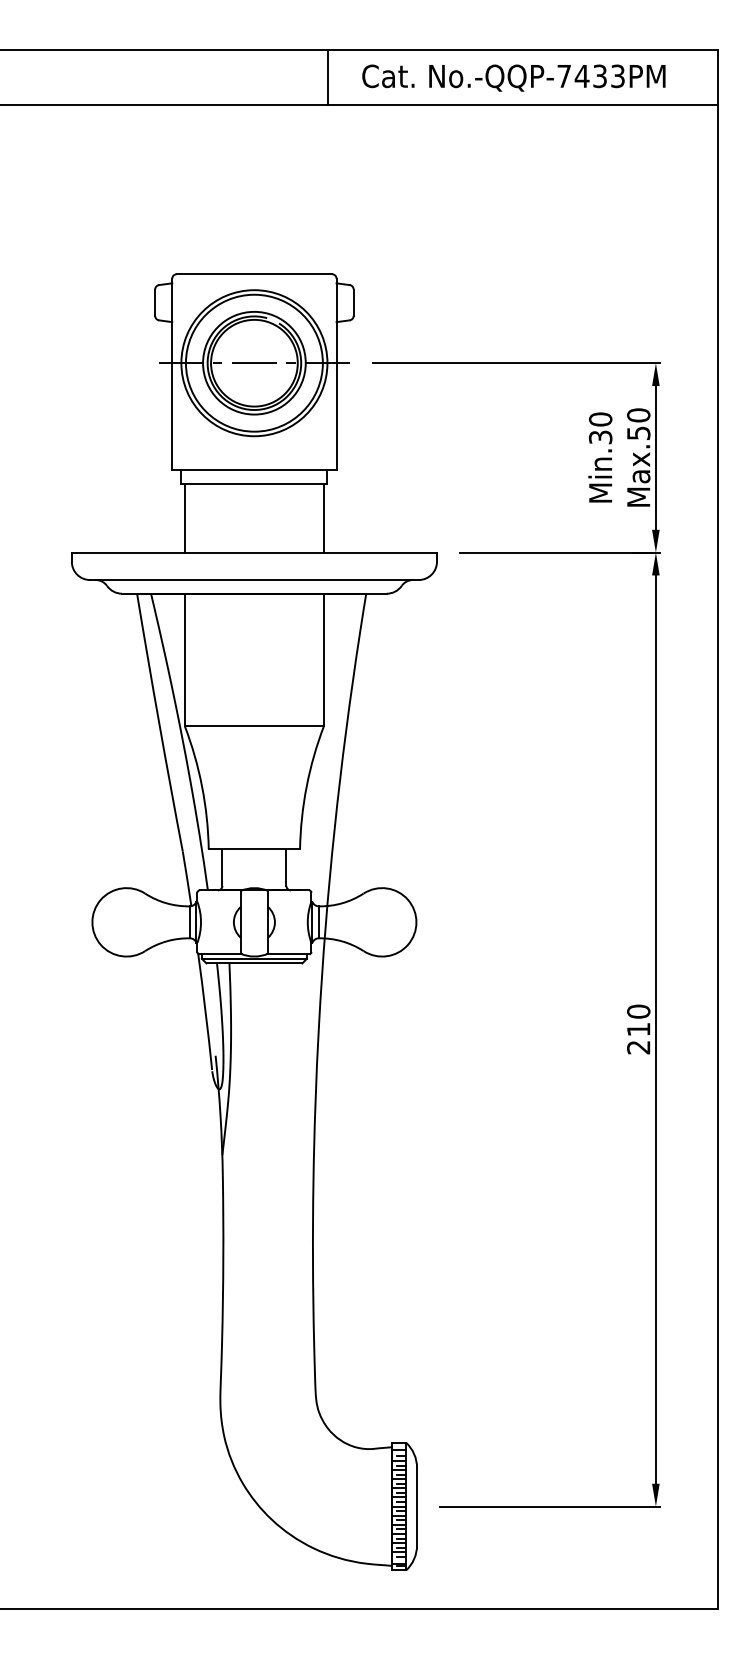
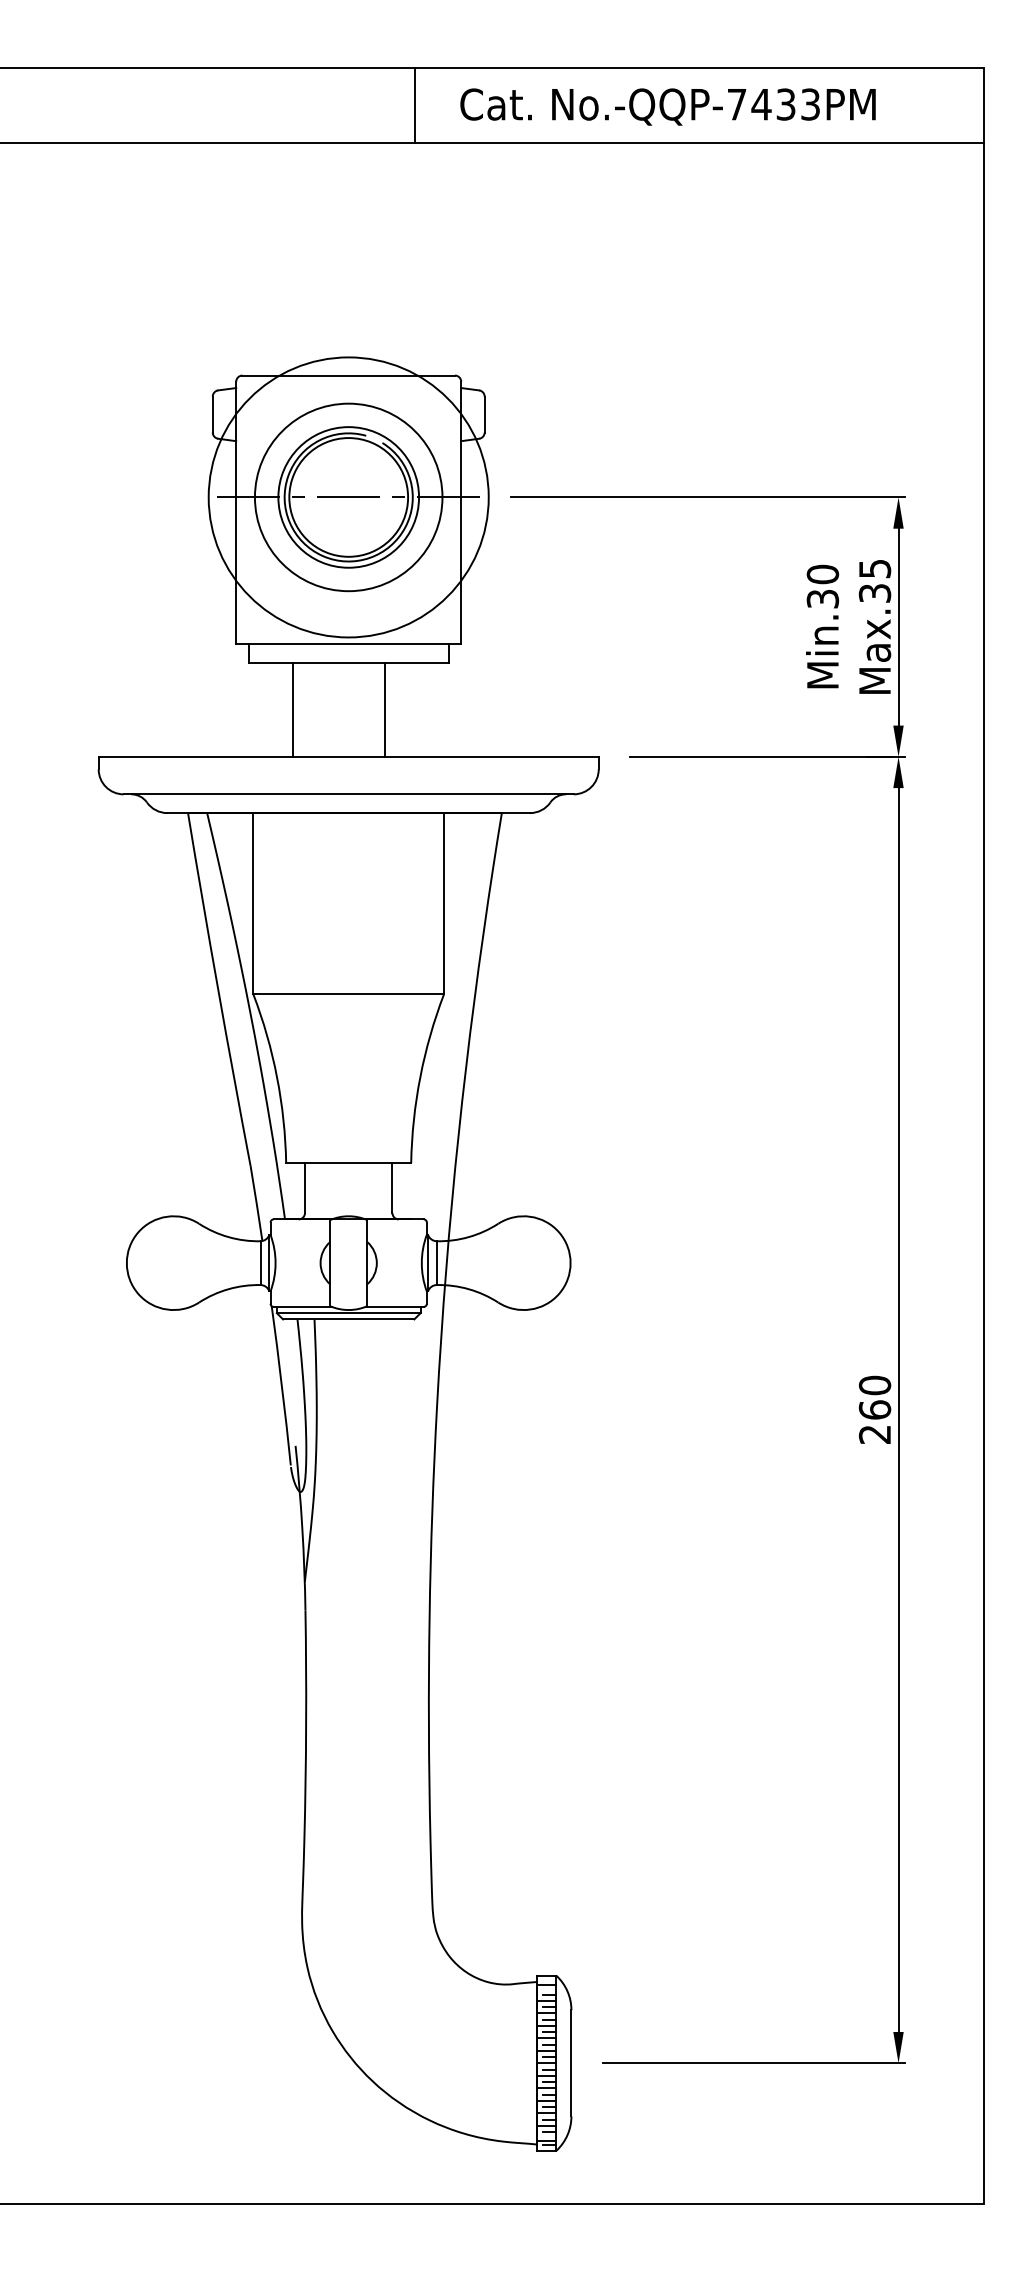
line: (327, 77) -> (414, 105), moved
text: (513, 77) -> (667, 106), moved
circle: (254, 363) -> (348, 497), size x1.4
text: (638, 423) -> (874, 580), Max.50 -> Max.35
line: (184, 518) -> (293, 709), moved
line: (324, 518) -> (385, 709), moved
text: (638, 1029) -> (874, 1409), 210 -> 260

